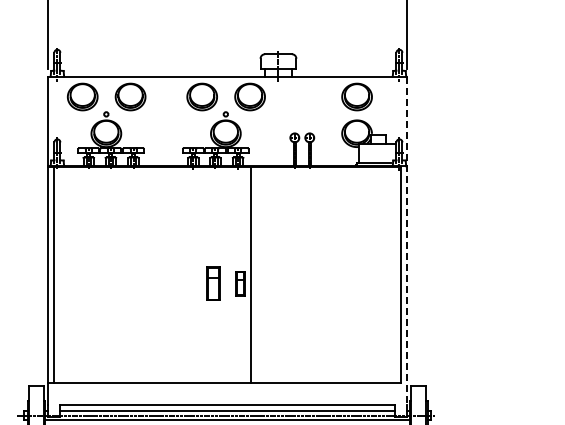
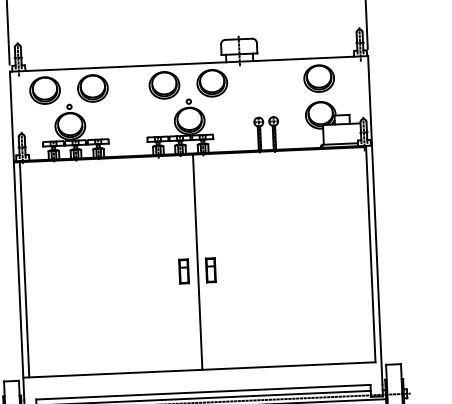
line: (406, 241) -> (374, 220), dashed -> solid
line: (250, 274) -> (197, 261), moved
part: (213, 283) -> (183, 271), size x0.71

